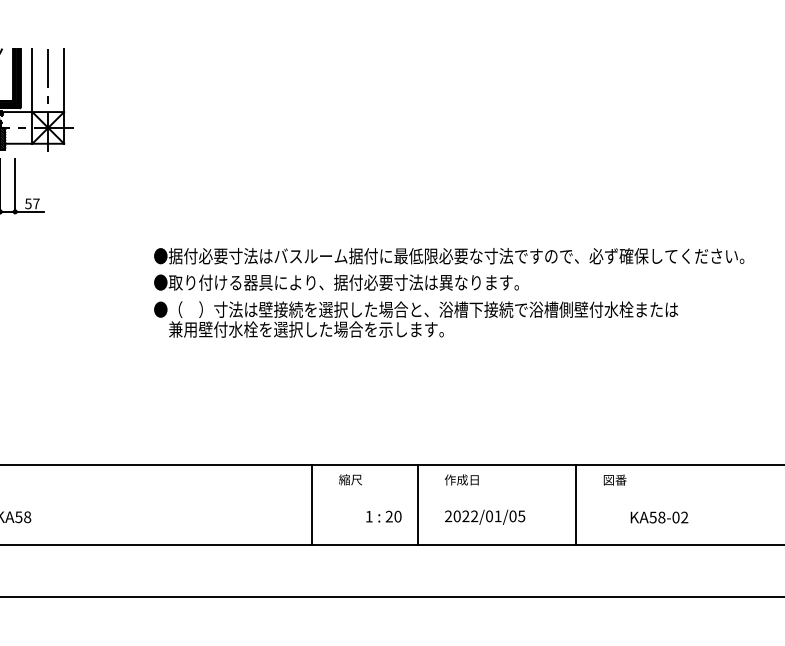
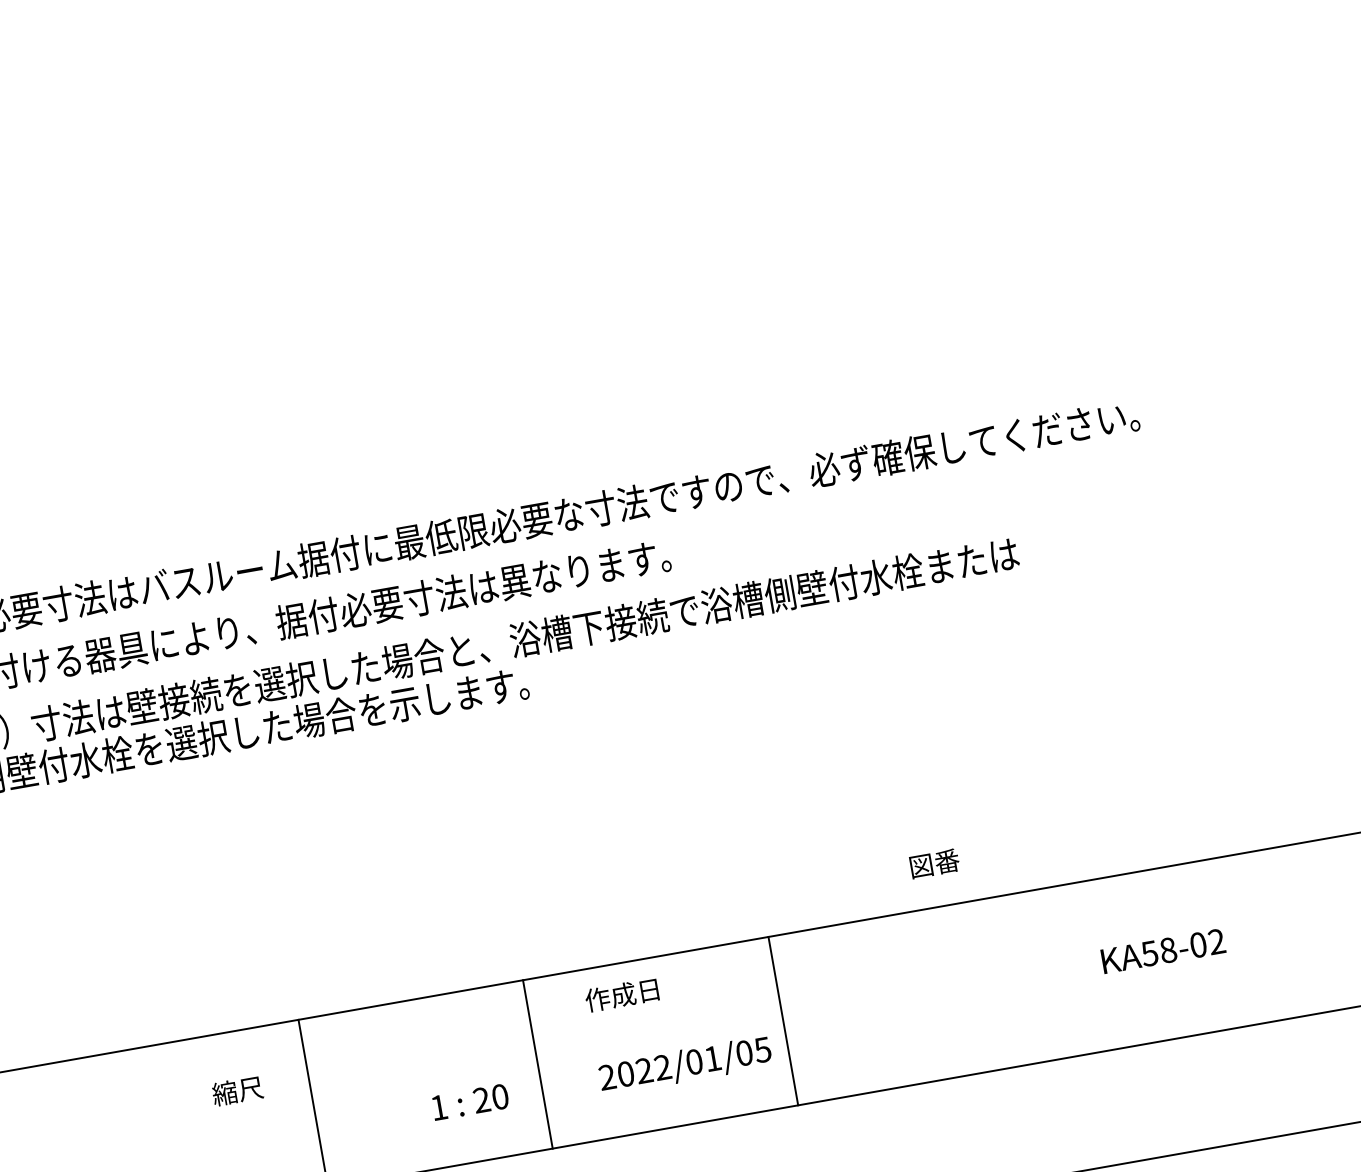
text: (350, 479) -> (237, 1090), moved
text: (614, 479) -> (933, 862), moved
line: (576, 504) -> (783, 1020), moved
text: (659, 517) -> (1163, 951), moved

